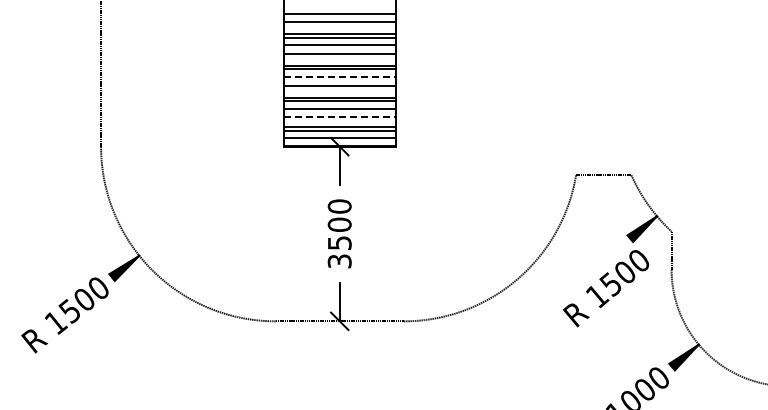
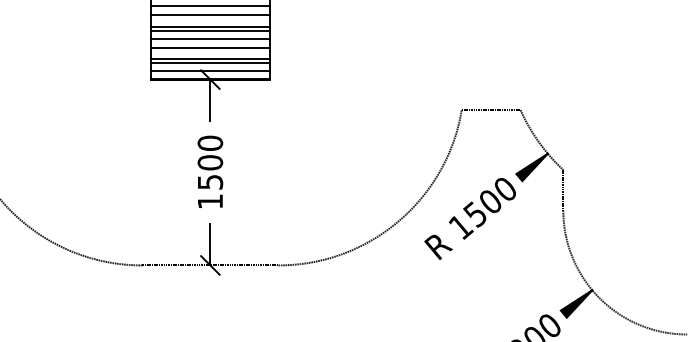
line: (339, 77) -> (210, 6), dashed -> solid
line: (339, 117) -> (210, 48), dashed -> solid
text: (339, 261) -> (210, 201), 3500 -> 1500
text: (606, 288) -> (470, 218), moved

